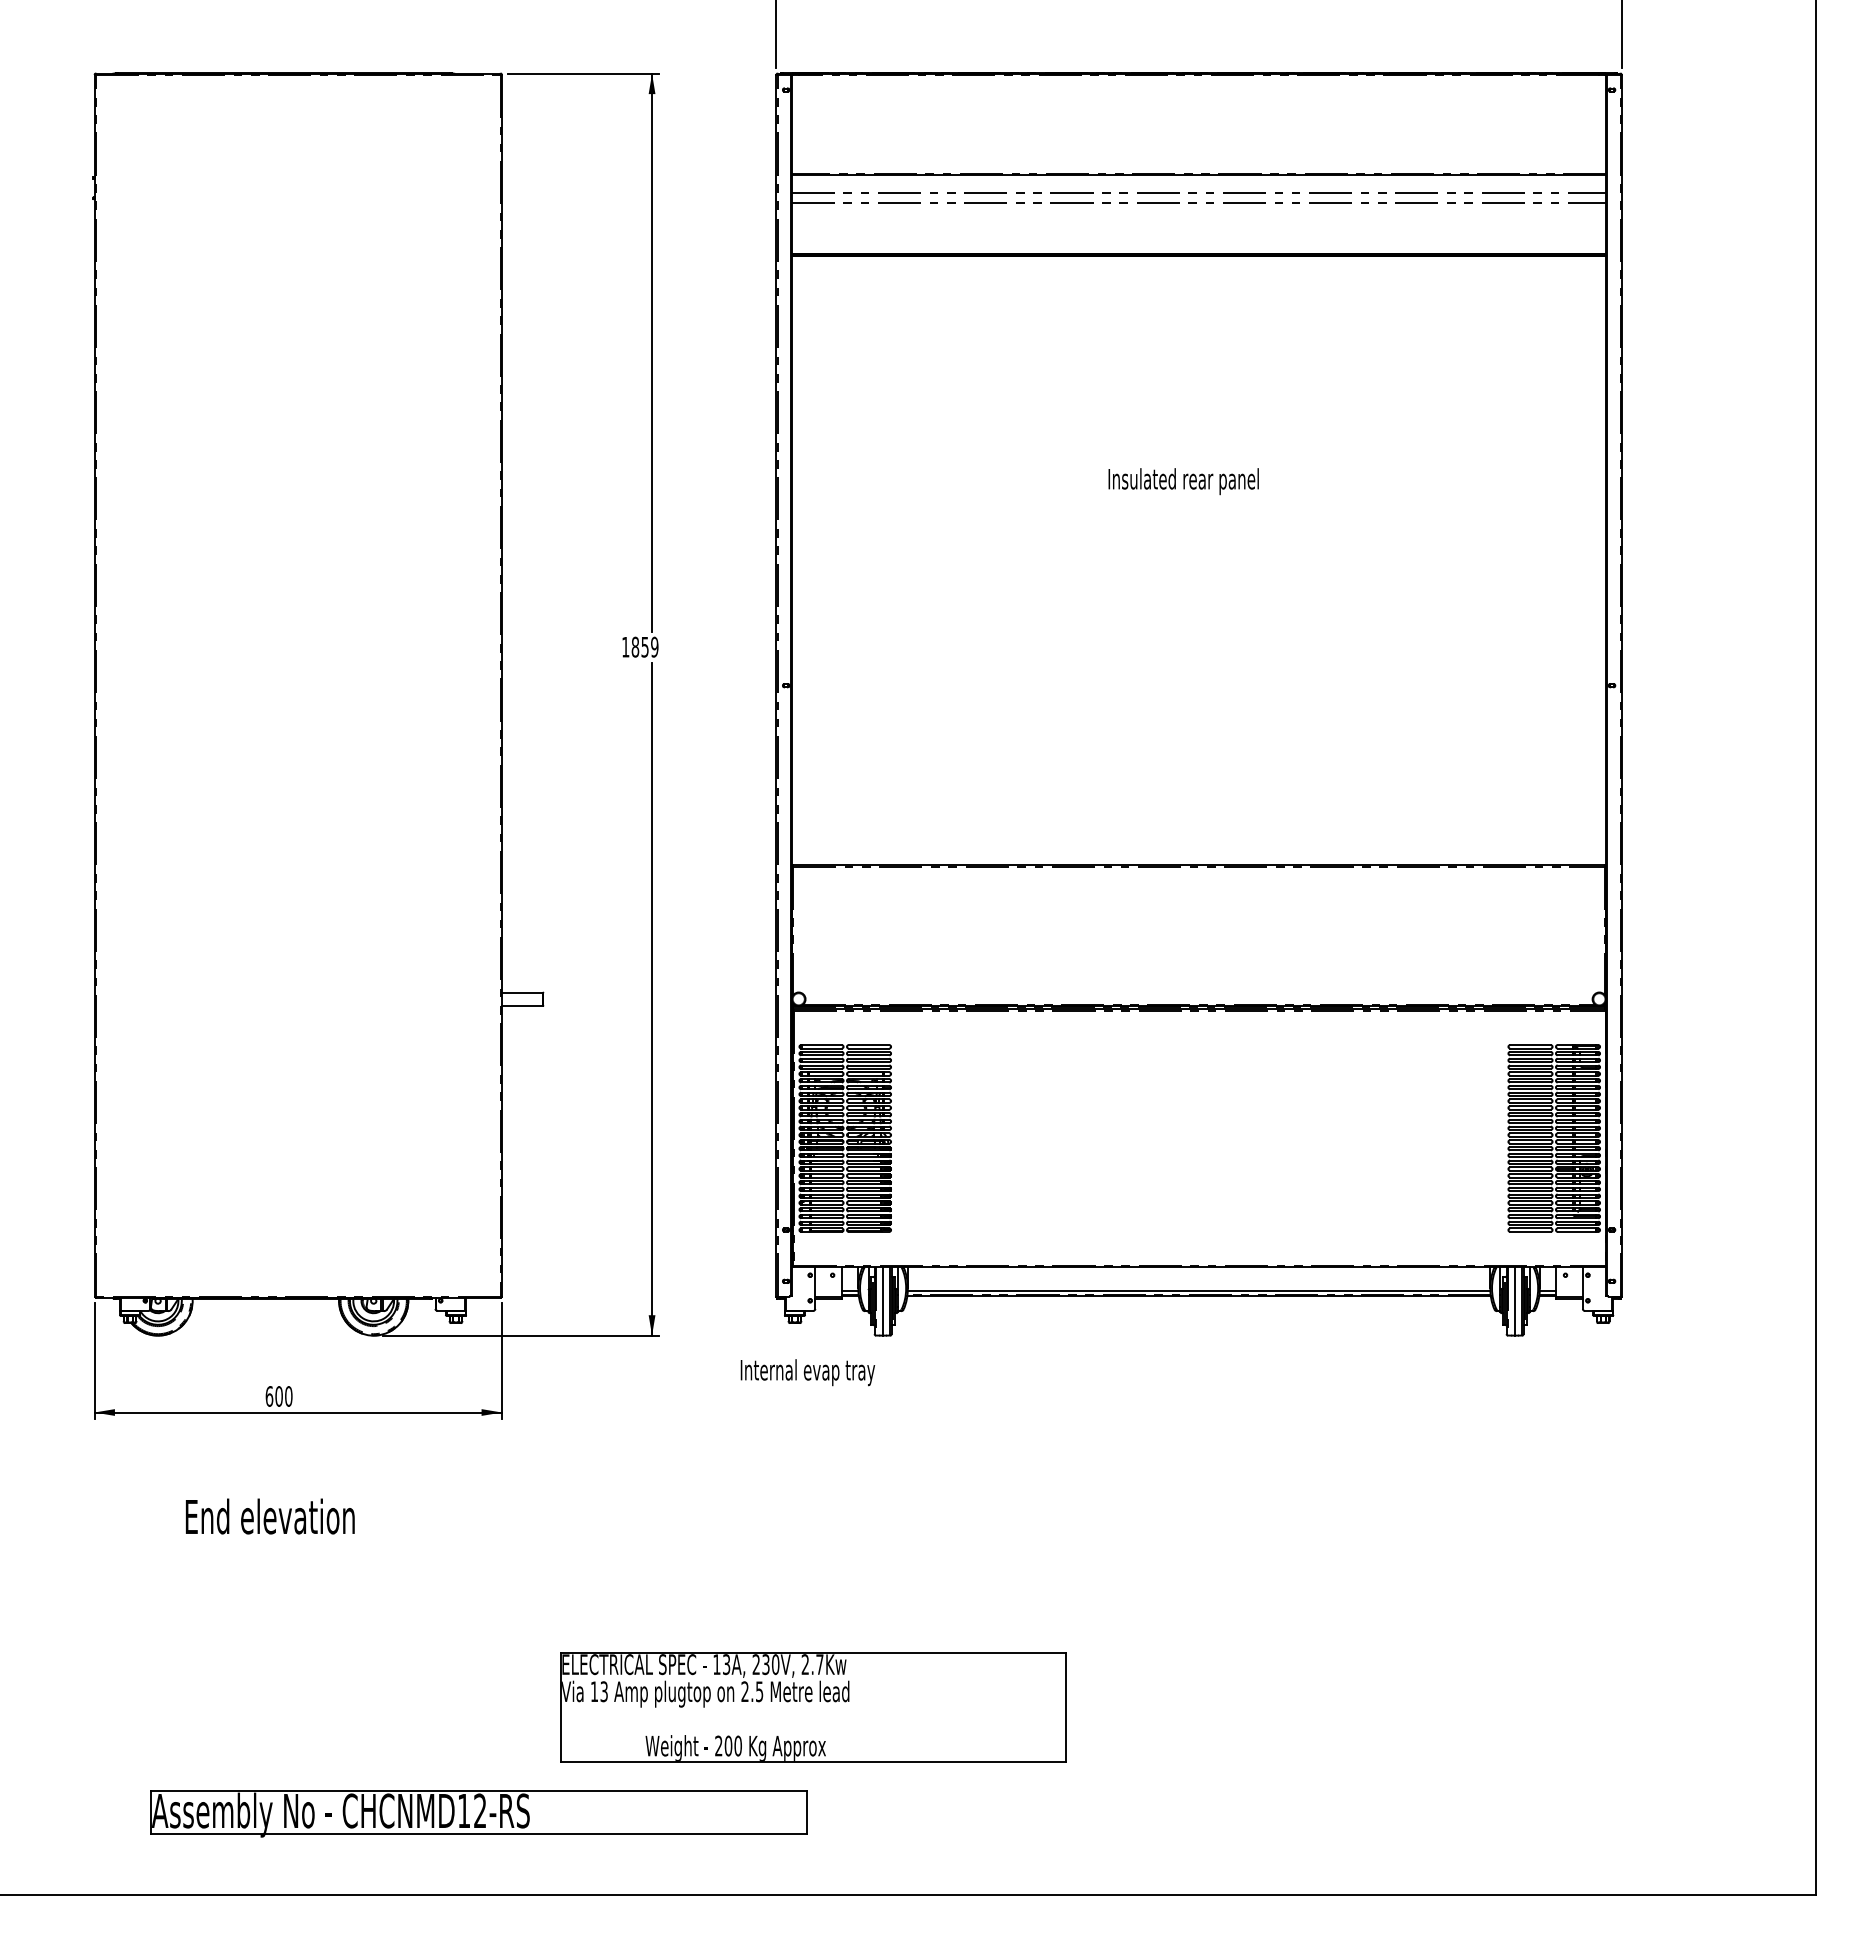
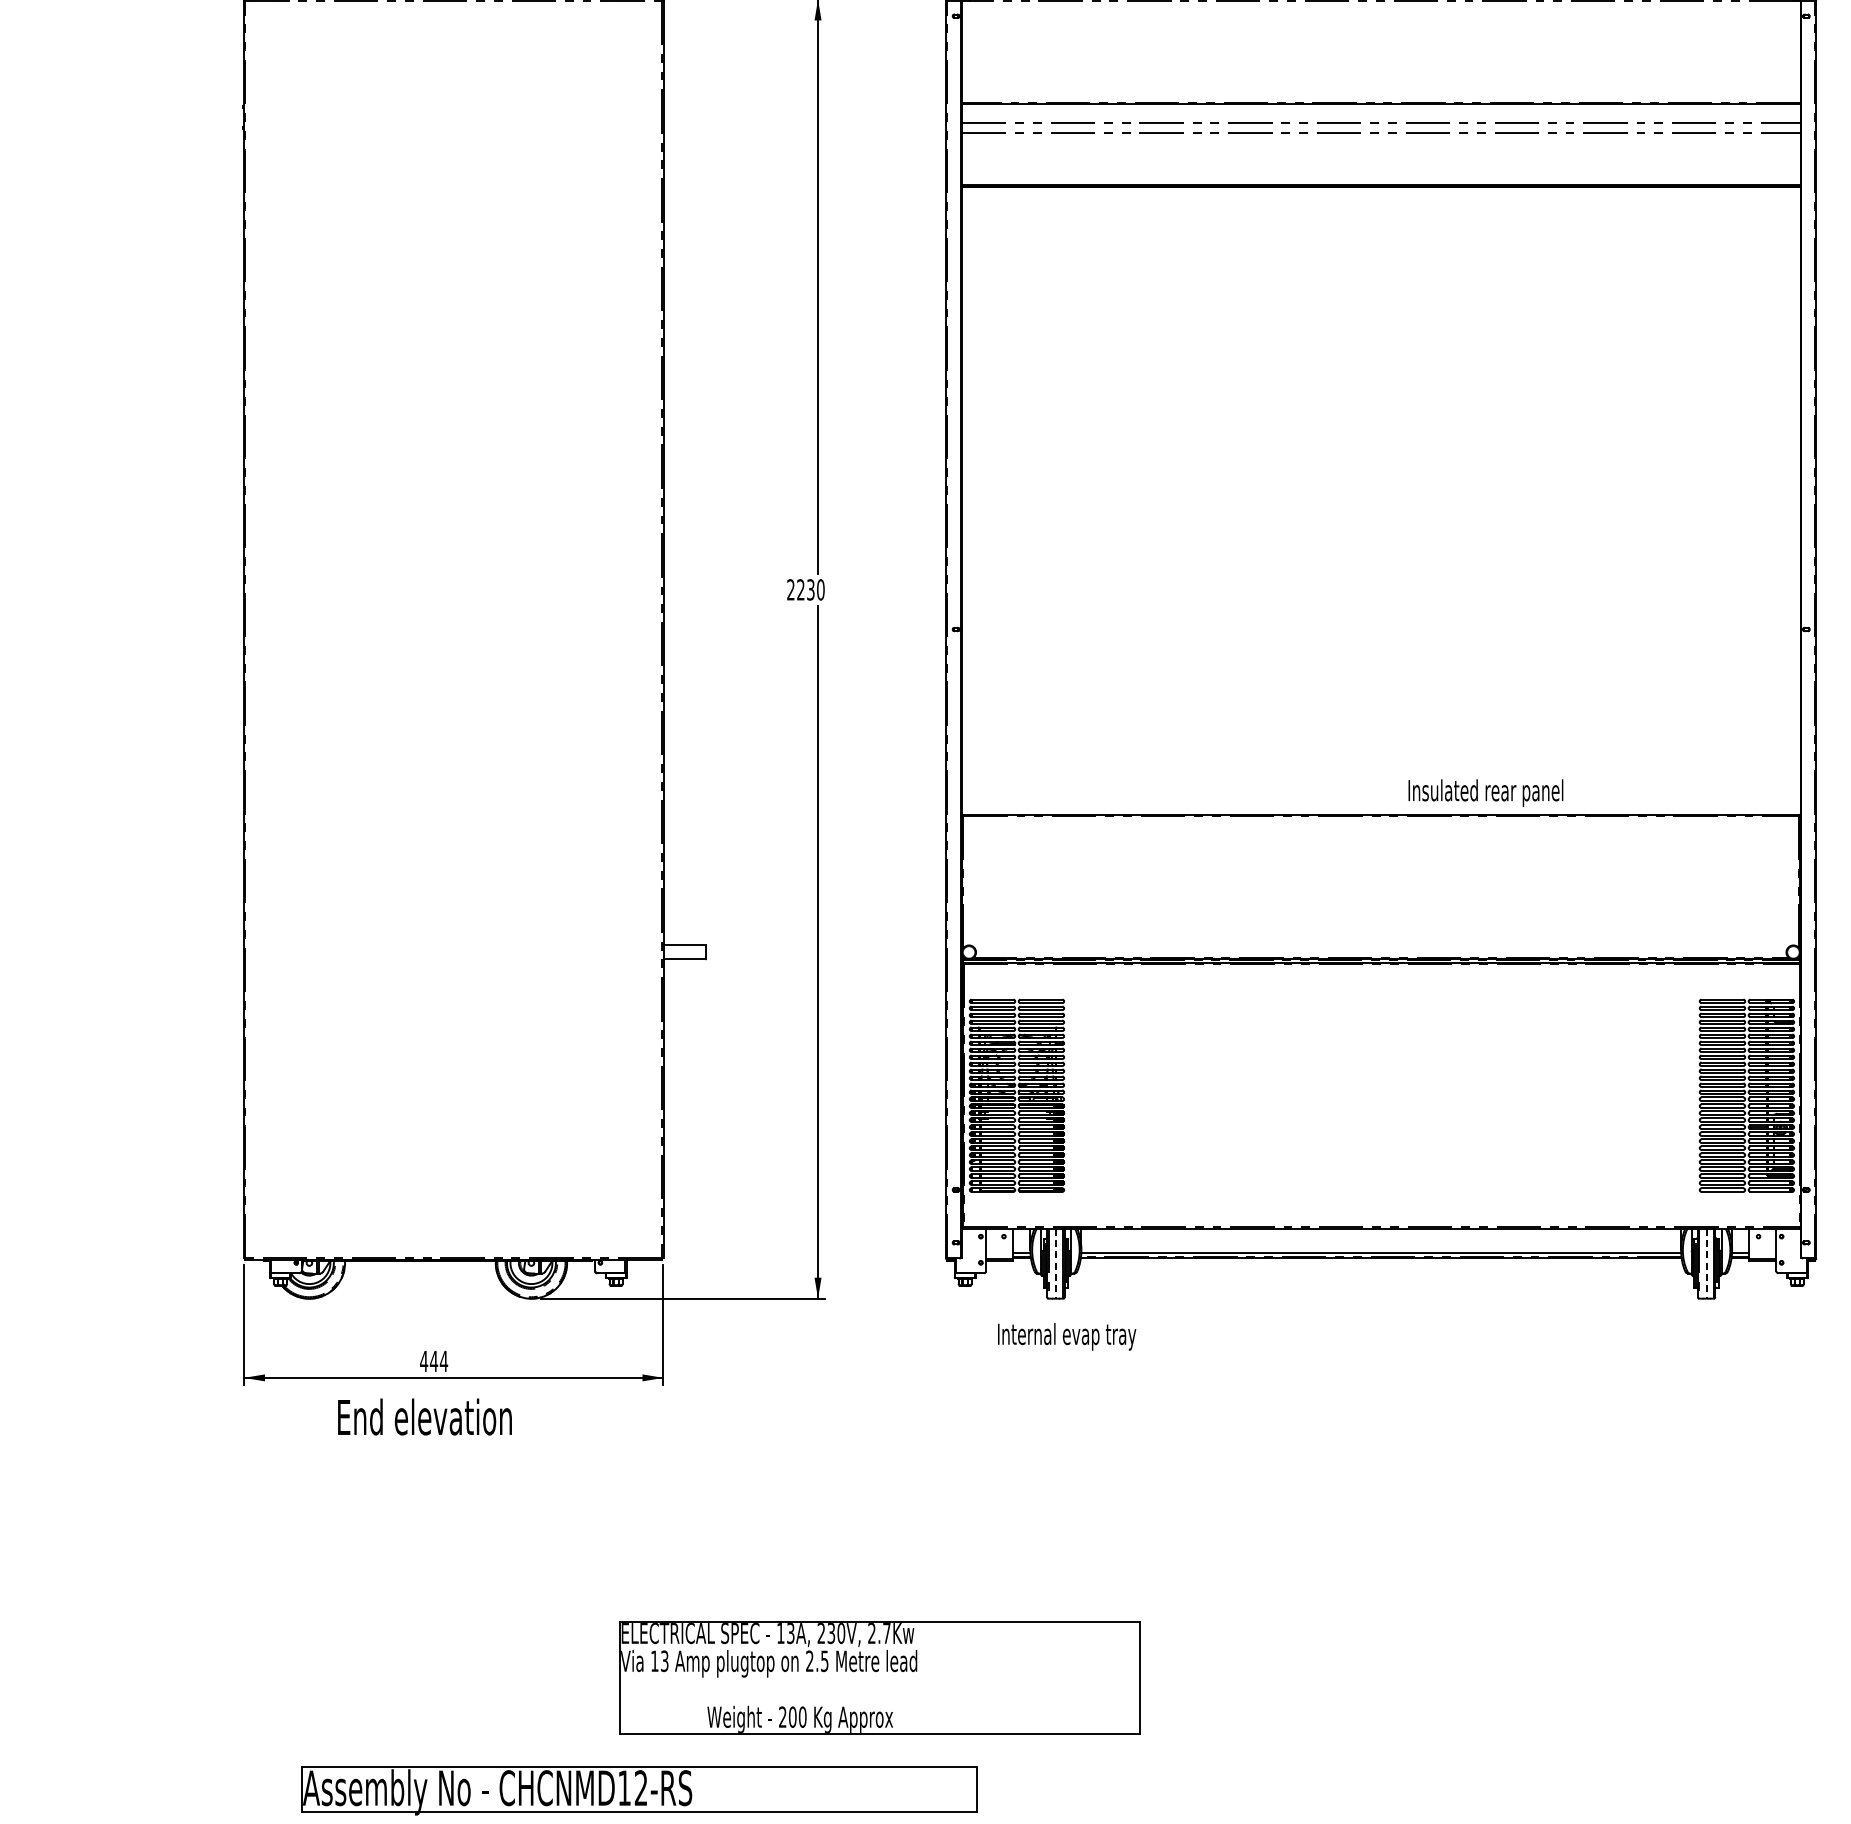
text: (1183, 481) -> (1485, 793), moved
text: (640, 646) -> (806, 589), 1859 -> 2230
line: (883, 1302) -> (1056, 1264), solid -> dashed
line: (1515, 1302) -> (1707, 1264), solid -> dashed
text: (807, 1372) -> (1066, 1336), moved
text: (278, 1396) -> (433, 1361), 600 -> 444
text: (270, 1516) -> (425, 1416), moved
part: (813, 1707) -> (880, 1677), moved

